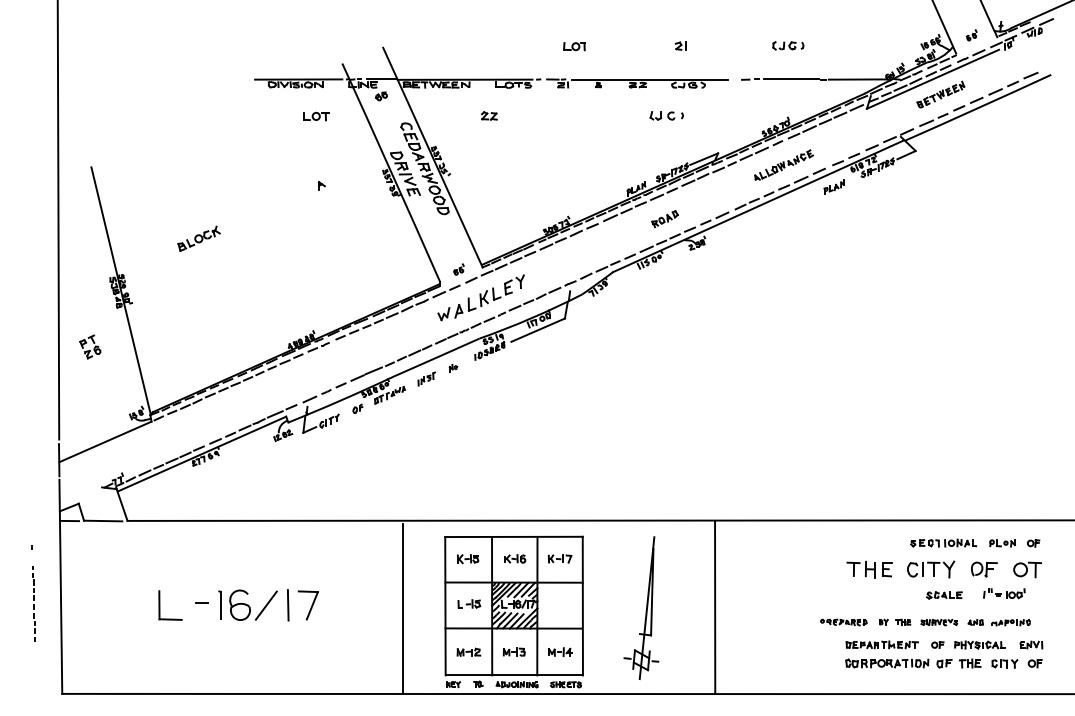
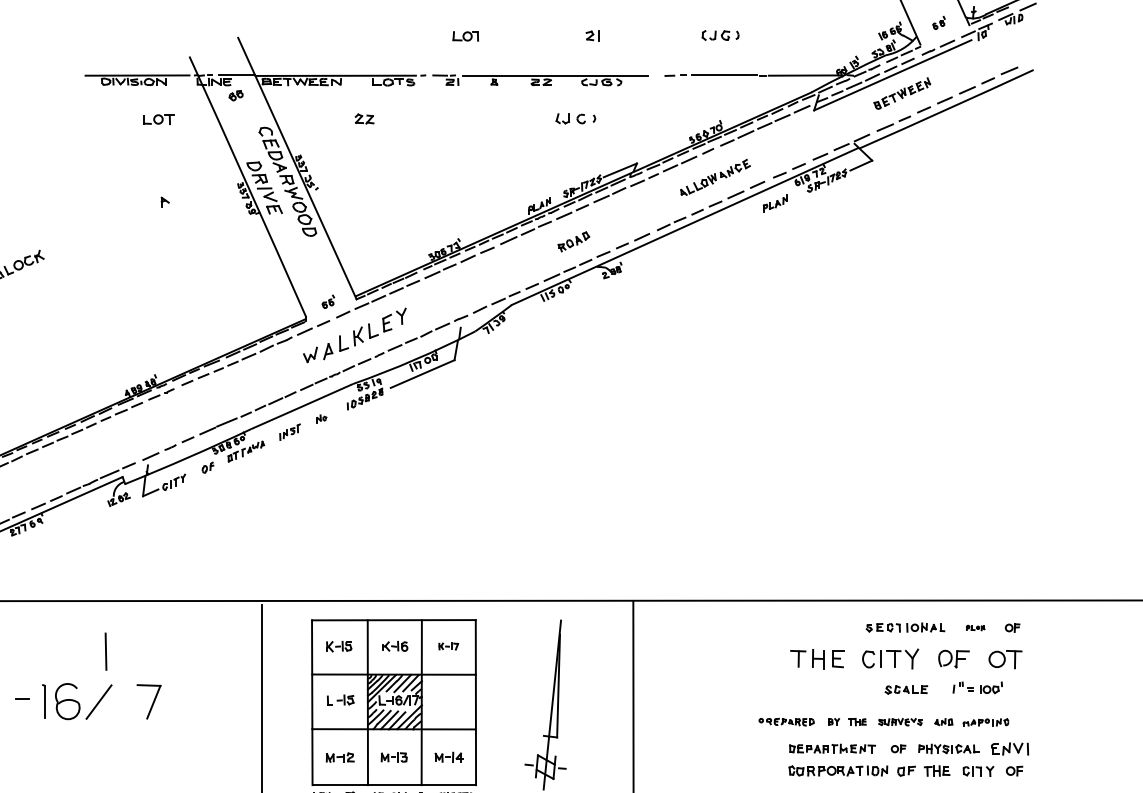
part: (1002, 543) -> (975, 628), size x0.6
part: (559, 558) -> (448, 645), size x0.7
line: (288, 605) -> (106, 651), moved
part: (1031, 644) -> (1010, 748), size x1.4

